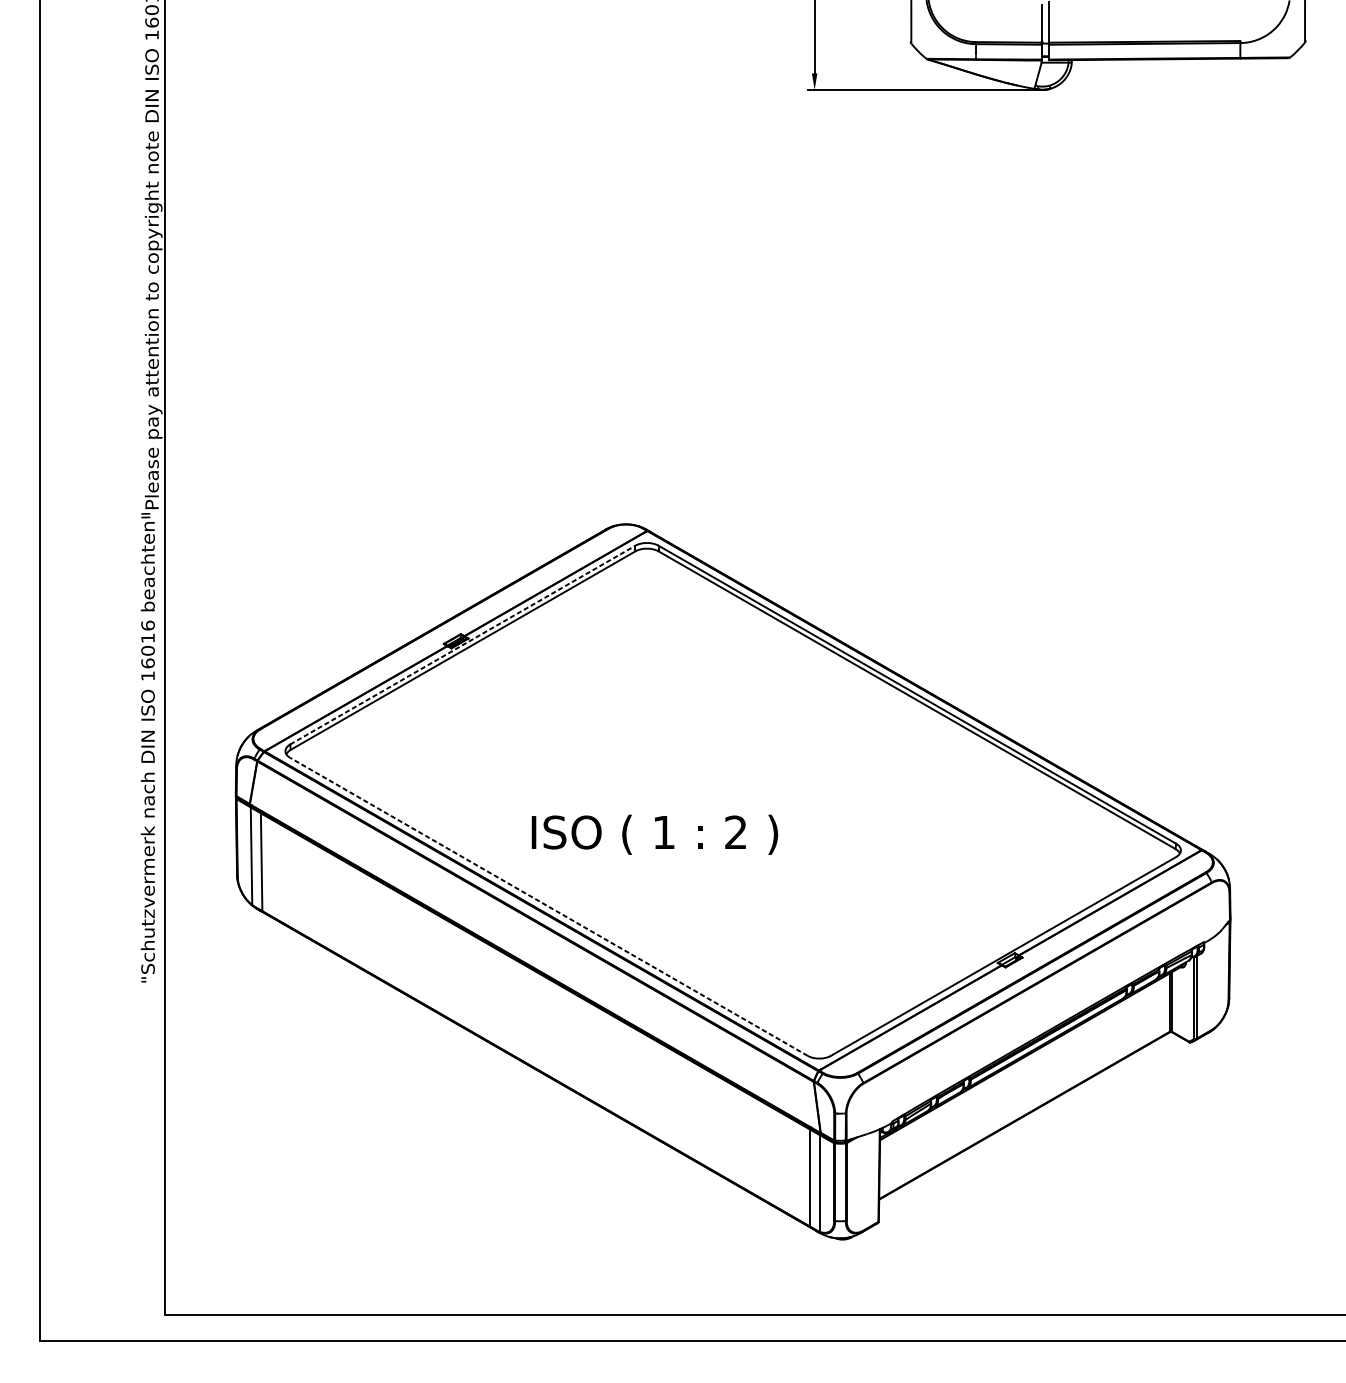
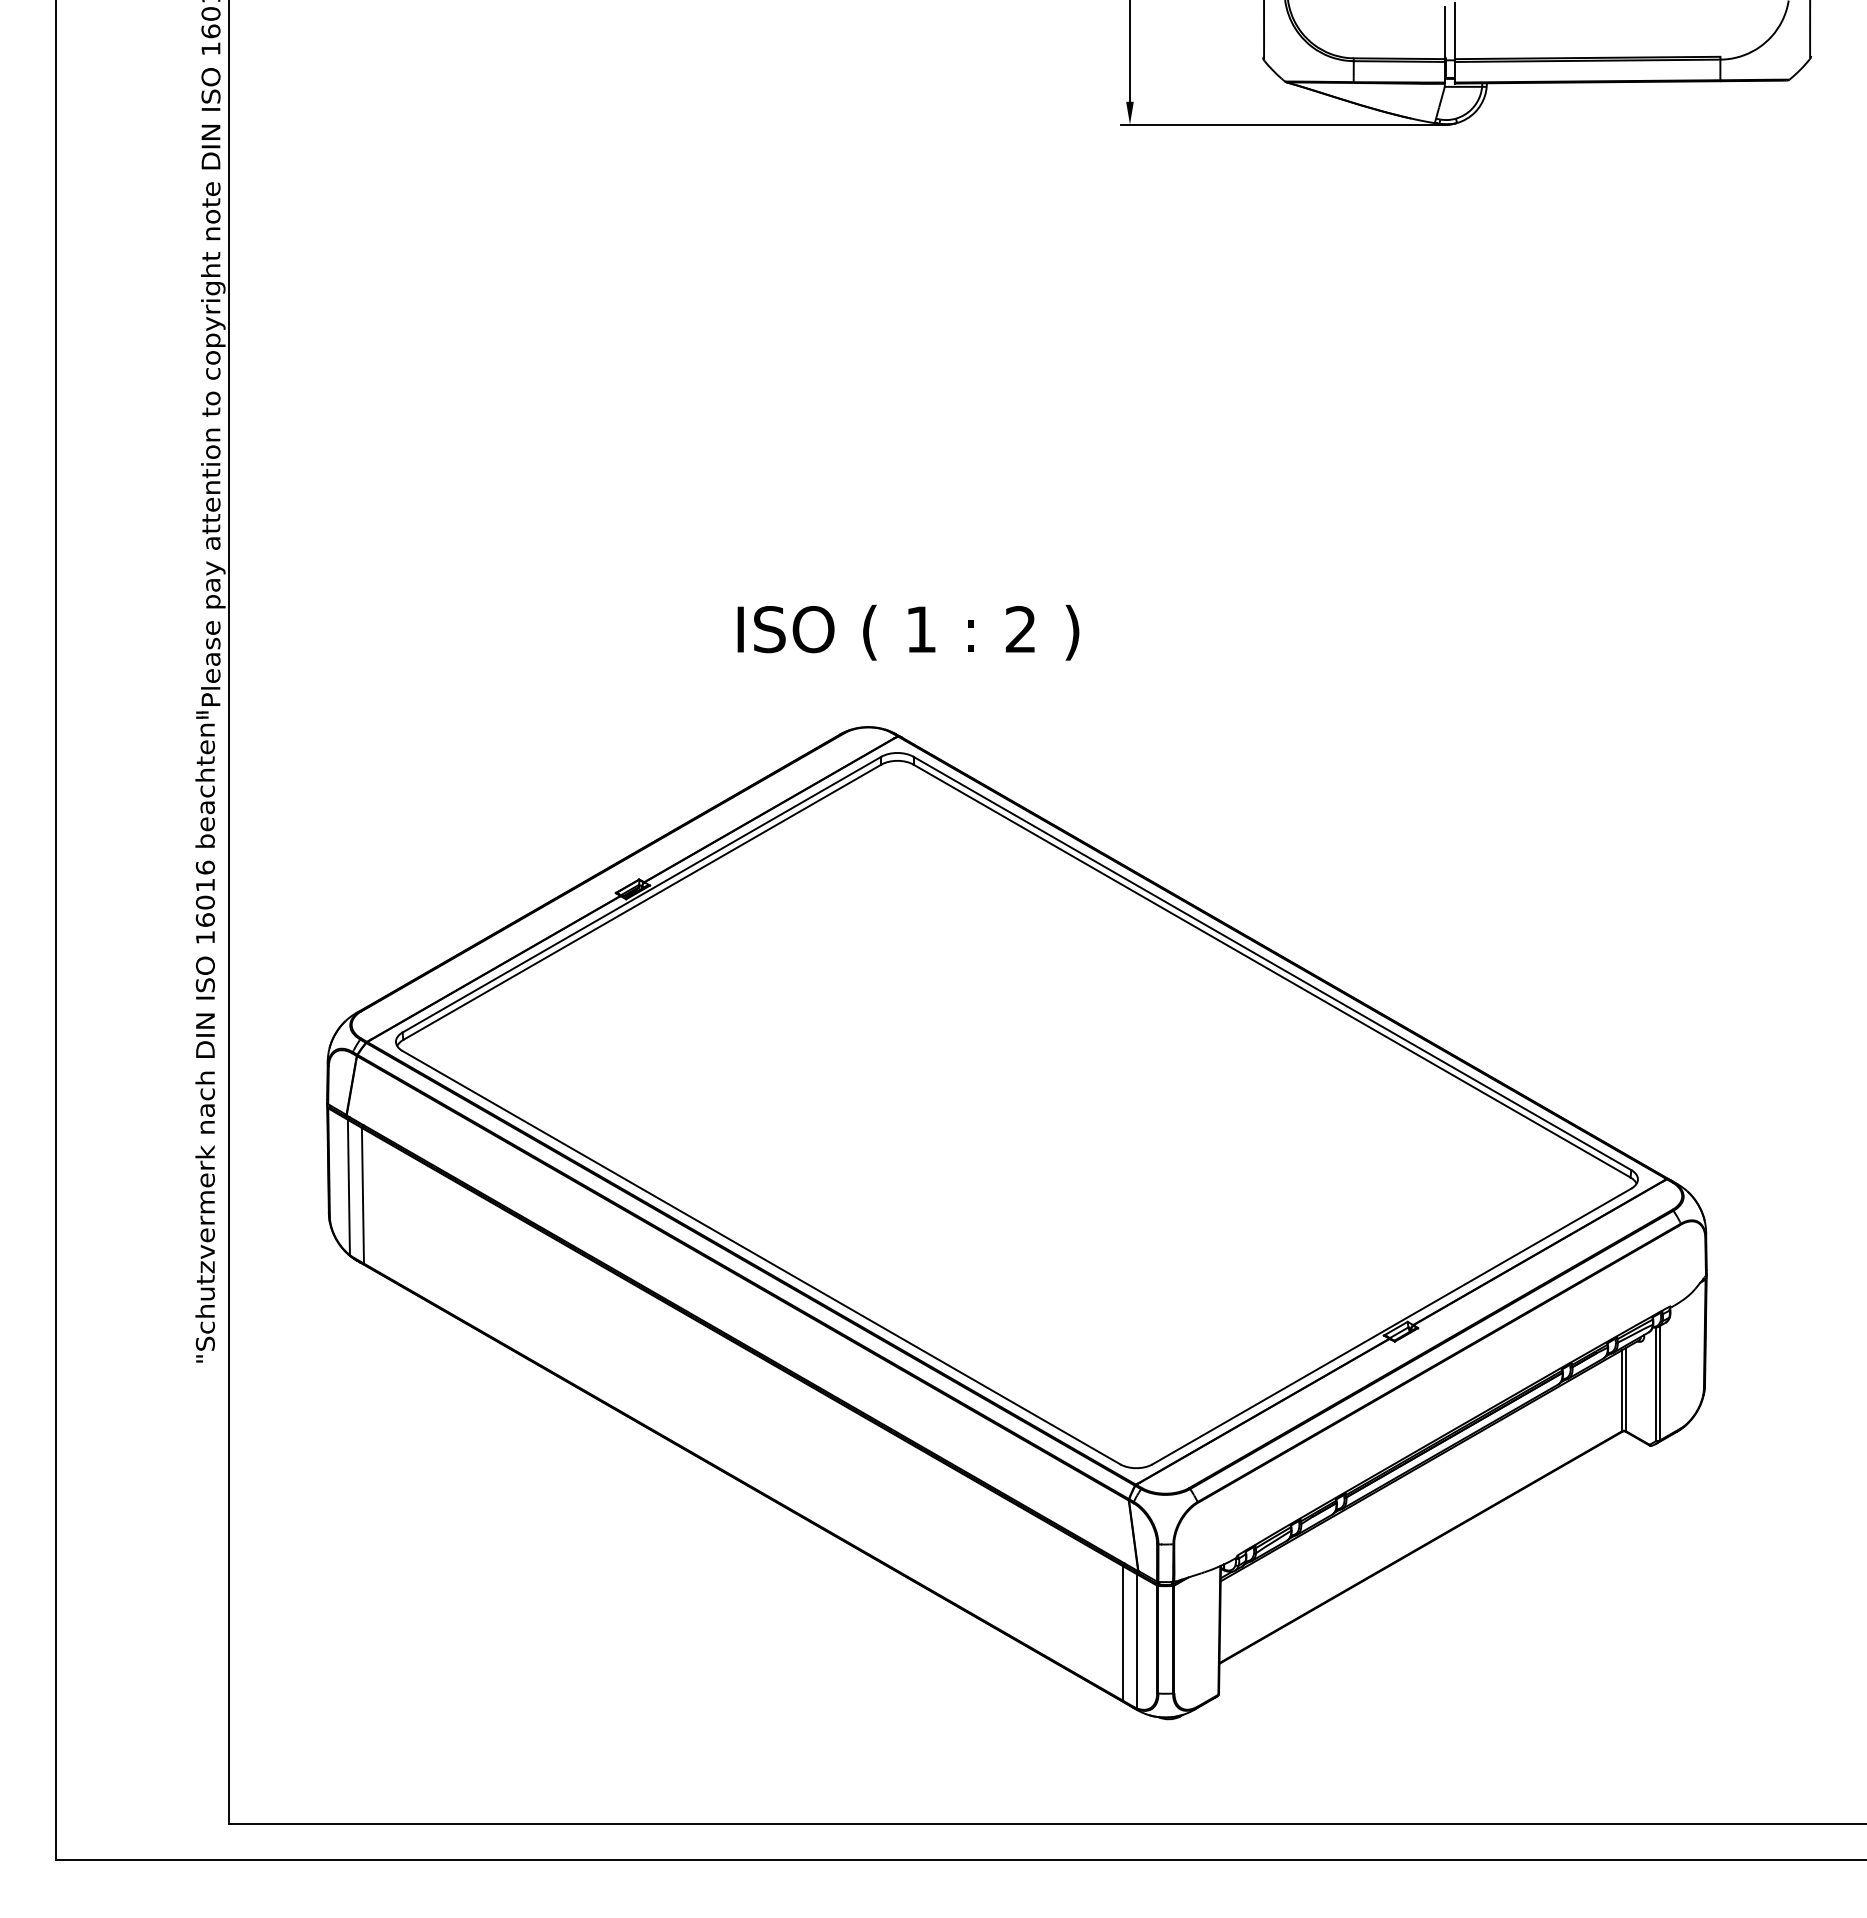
line: (463, 644) -> (642, 894), dashed -> solid
text: (654, 834) -> (908, 632), moved
line: (548, 906) -> (761, 1257), dashed -> solid

